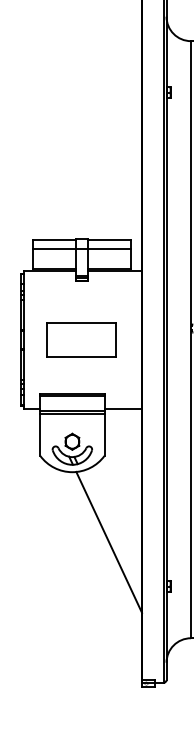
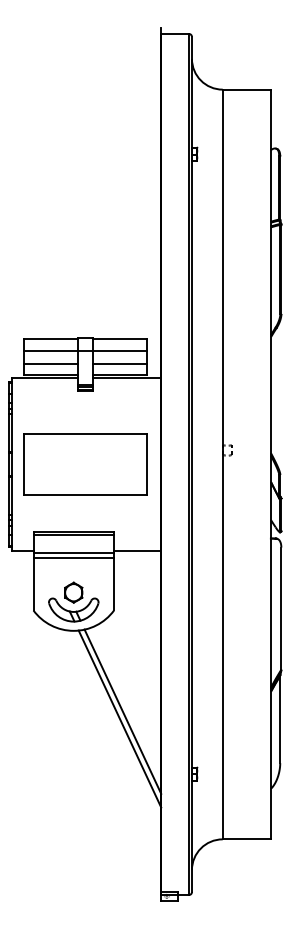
line: (53, 259) -> (50, 363), added
line: (108, 259) -> (119, 363), added
part: (81, 339) -> (85, 464), size x1.43
line: (111, 536) -> (122, 711), added

